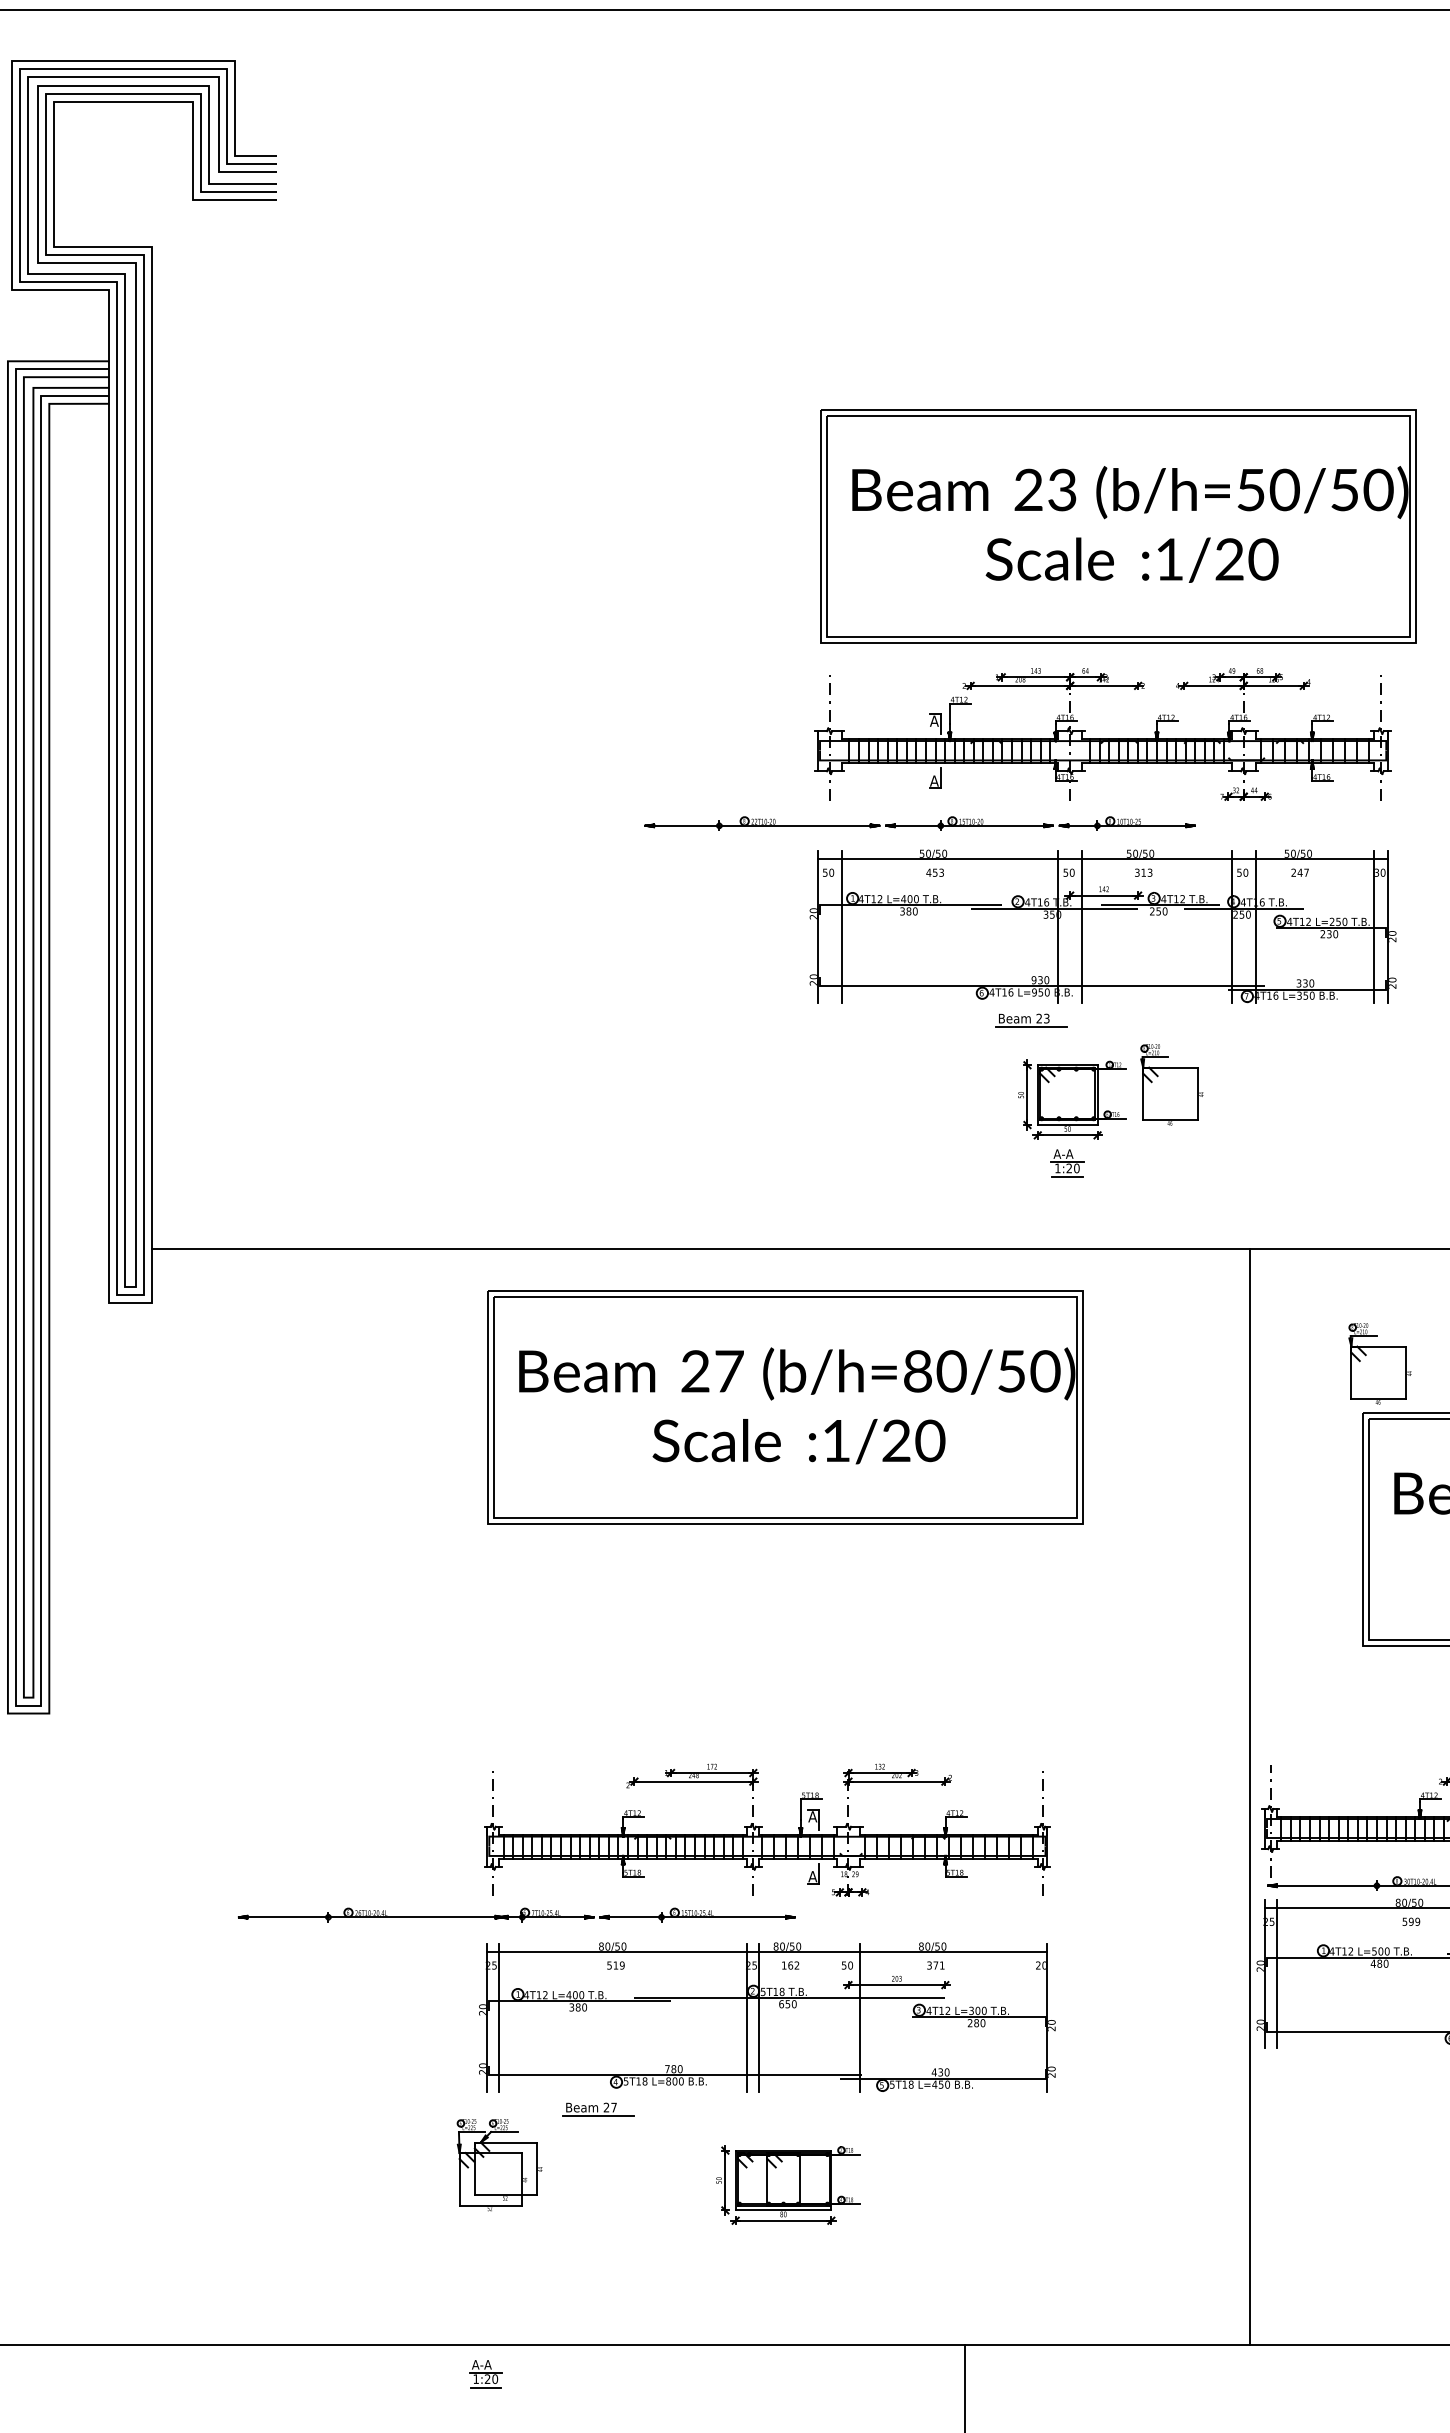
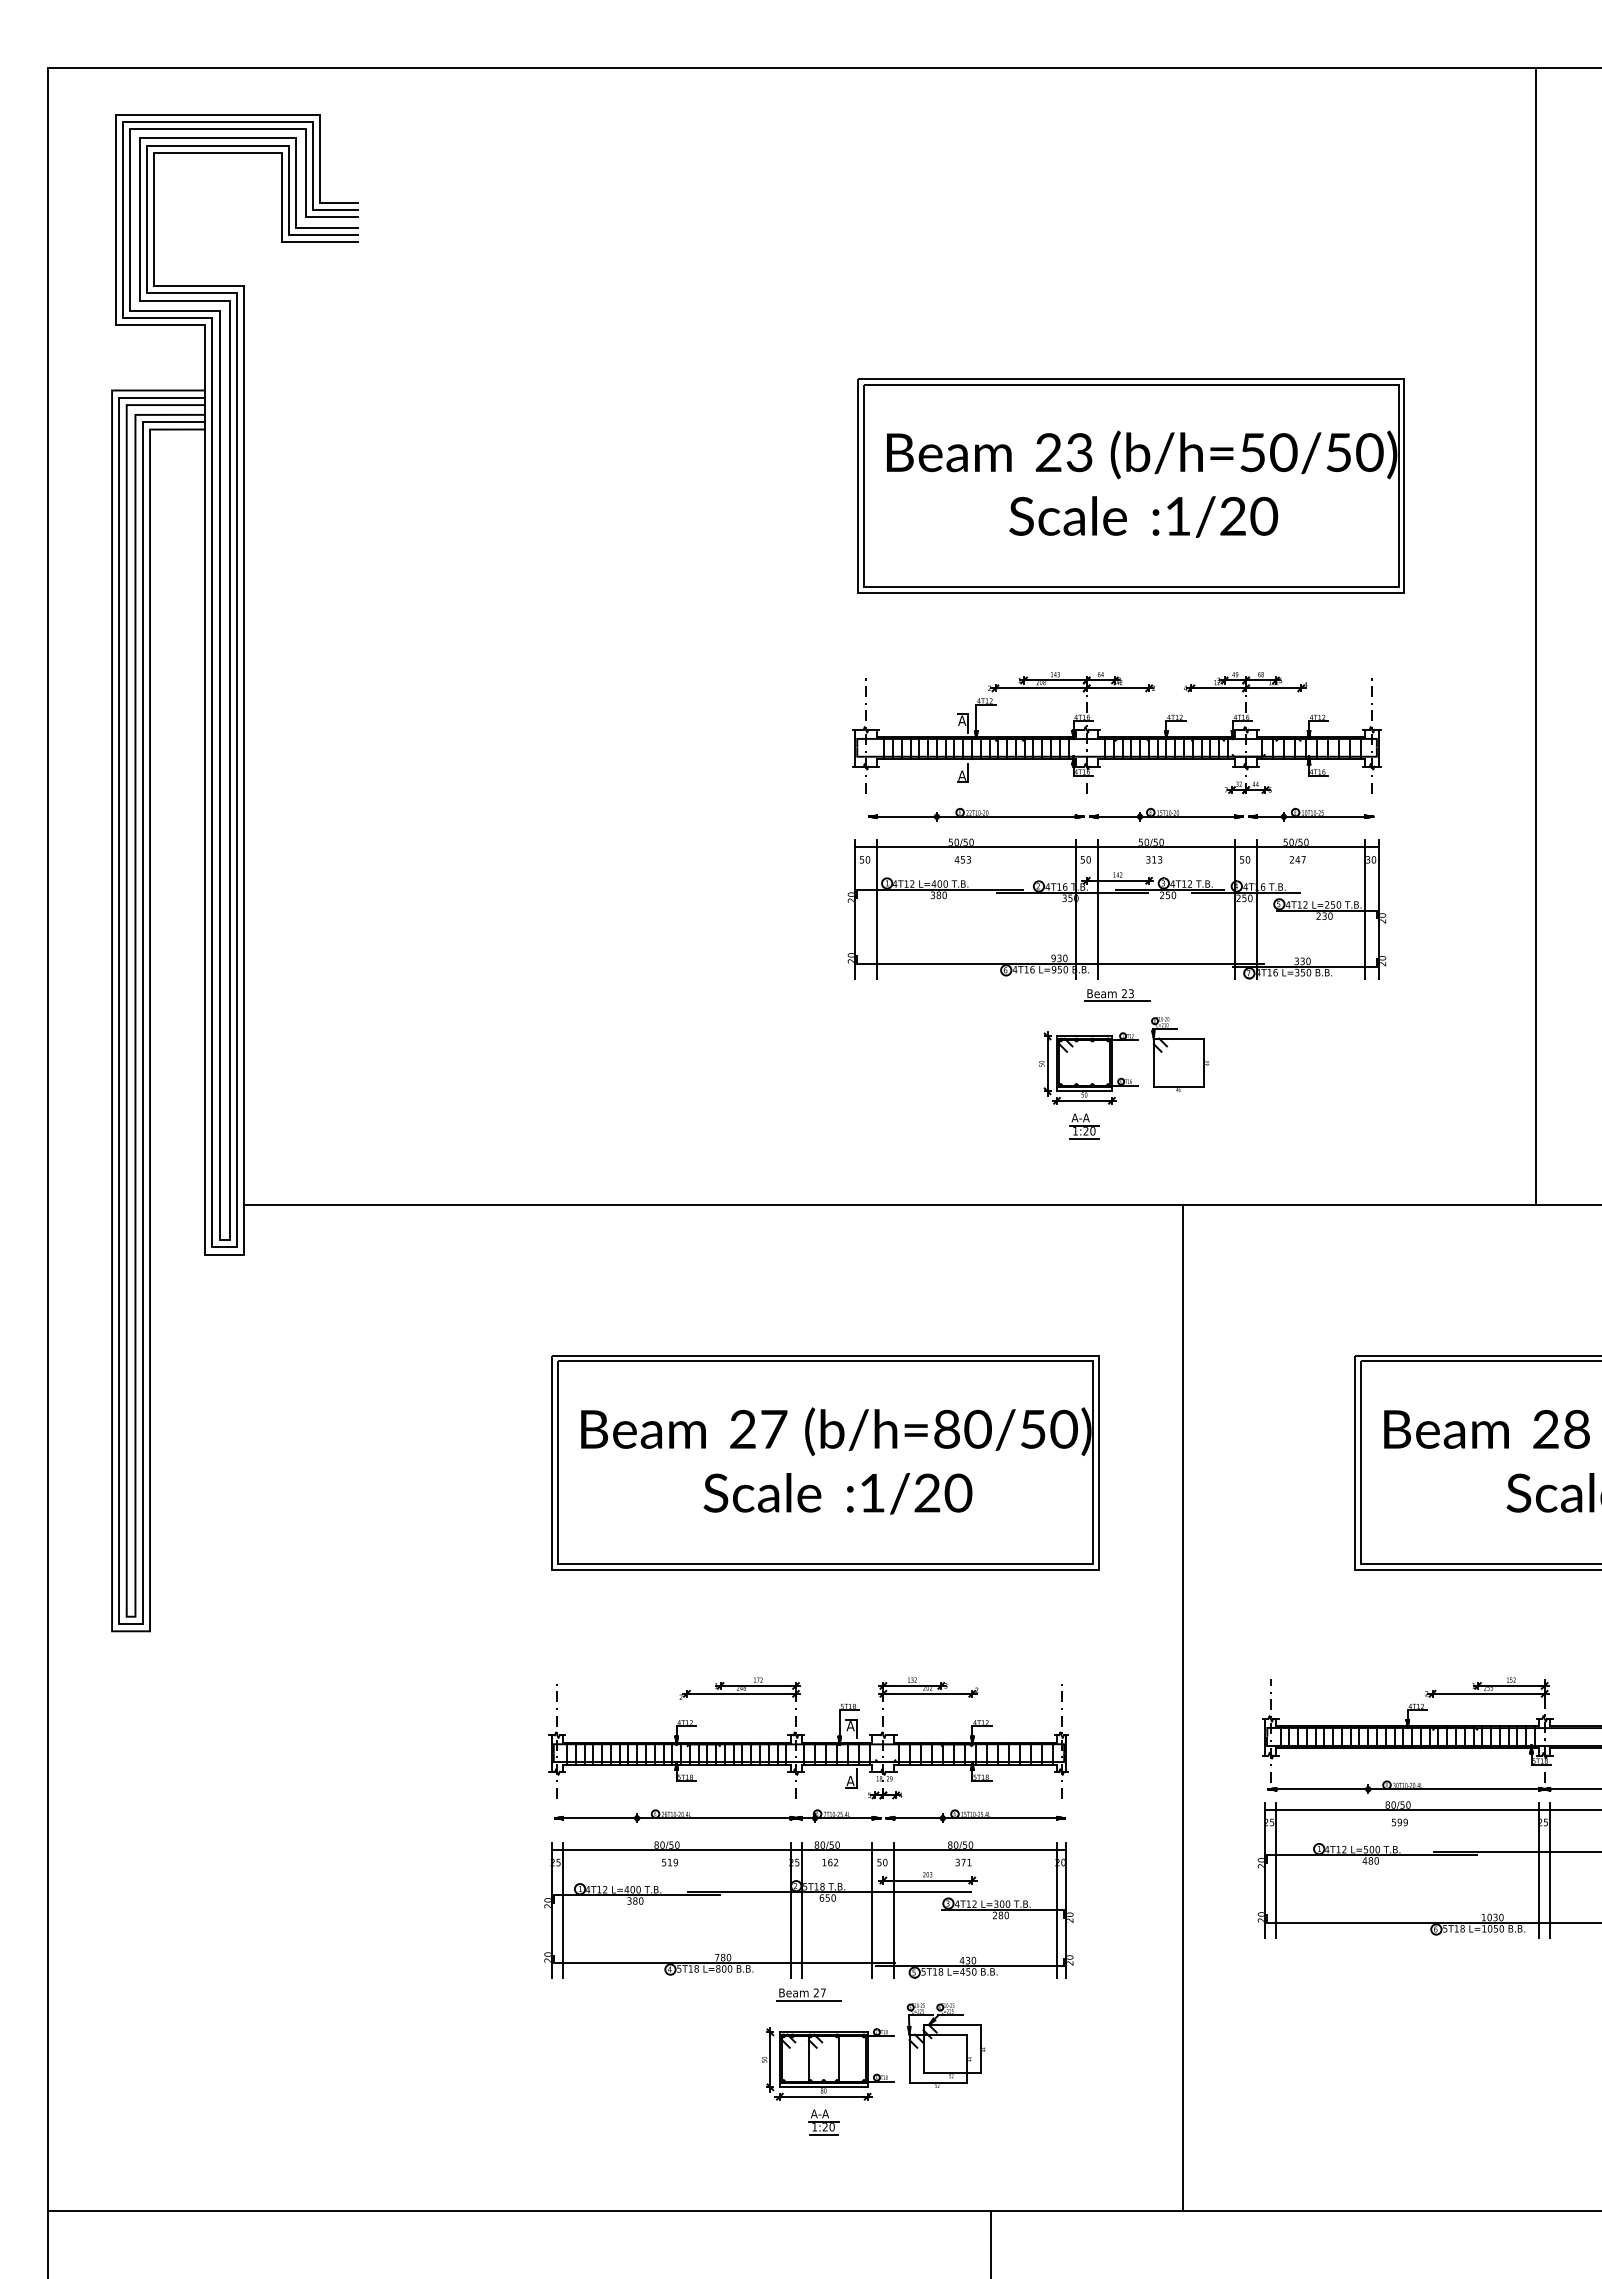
part: (1117, 525) -> (1130, 485), moved
part: (920, 823) -> (1121, 814), moved
part: (1031, 1020) -> (1117, 995), moved
part: (1380, 1363) -> (1371, 1310), removed
part: (785, 1407) -> (825, 1462), moved
line: (1249, 1796) -> (1182, 1707), moved
part: (516, 1914) -> (809, 1815), moved
line: (836, 2017) -> (872, 1910), added
line: (1038, 2017) -> (1057, 1910), added
part: (597, 2109) -> (808, 1994), moved
part: (498, 2164) -> (945, 2045), moved
part: (485, 2374) -> (823, 2122), moved

